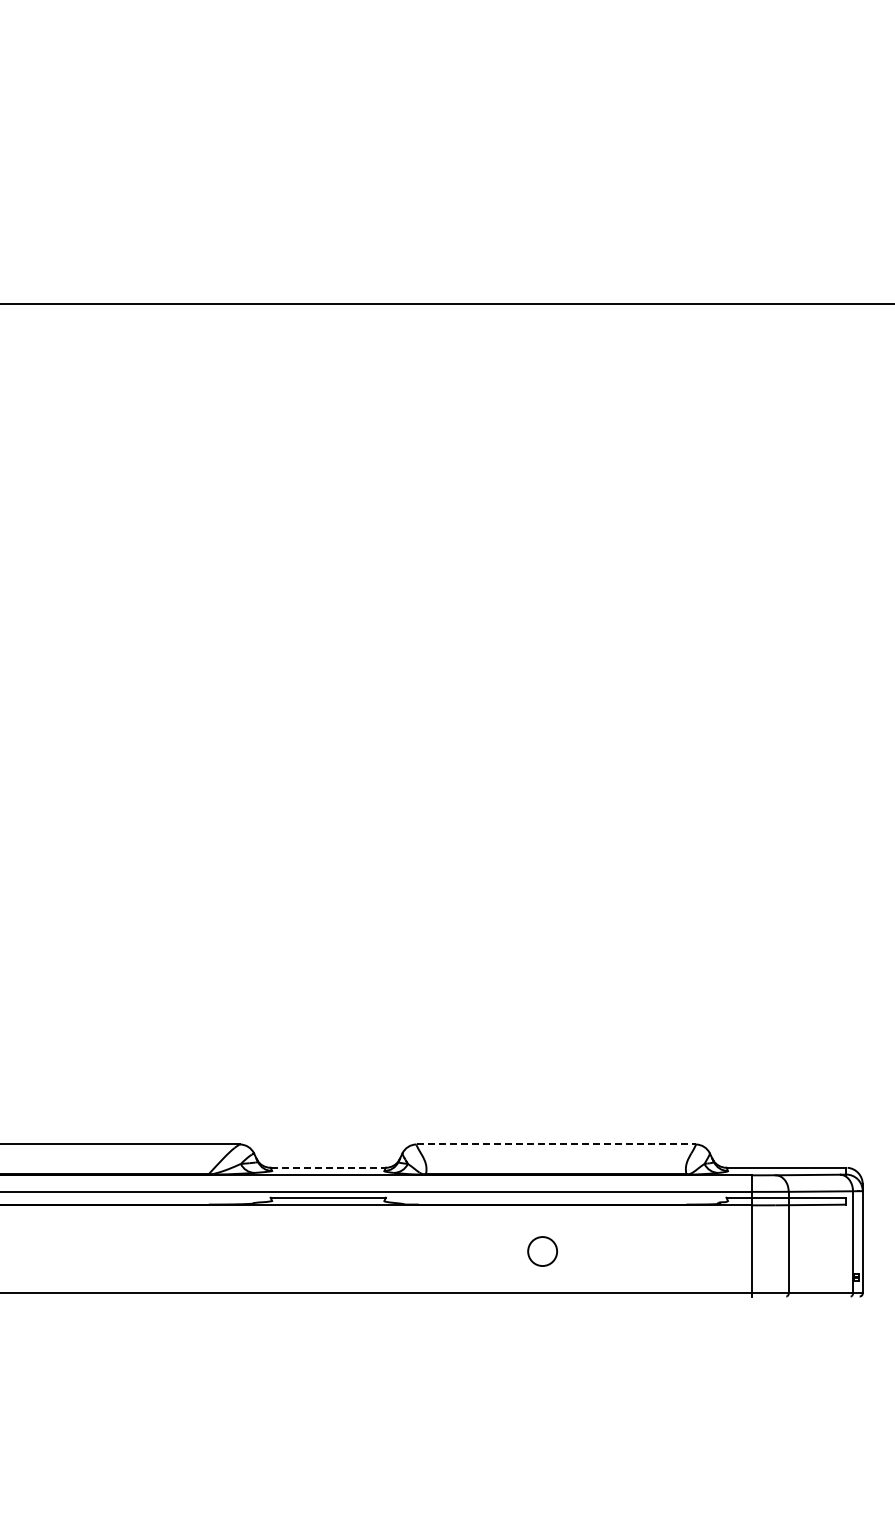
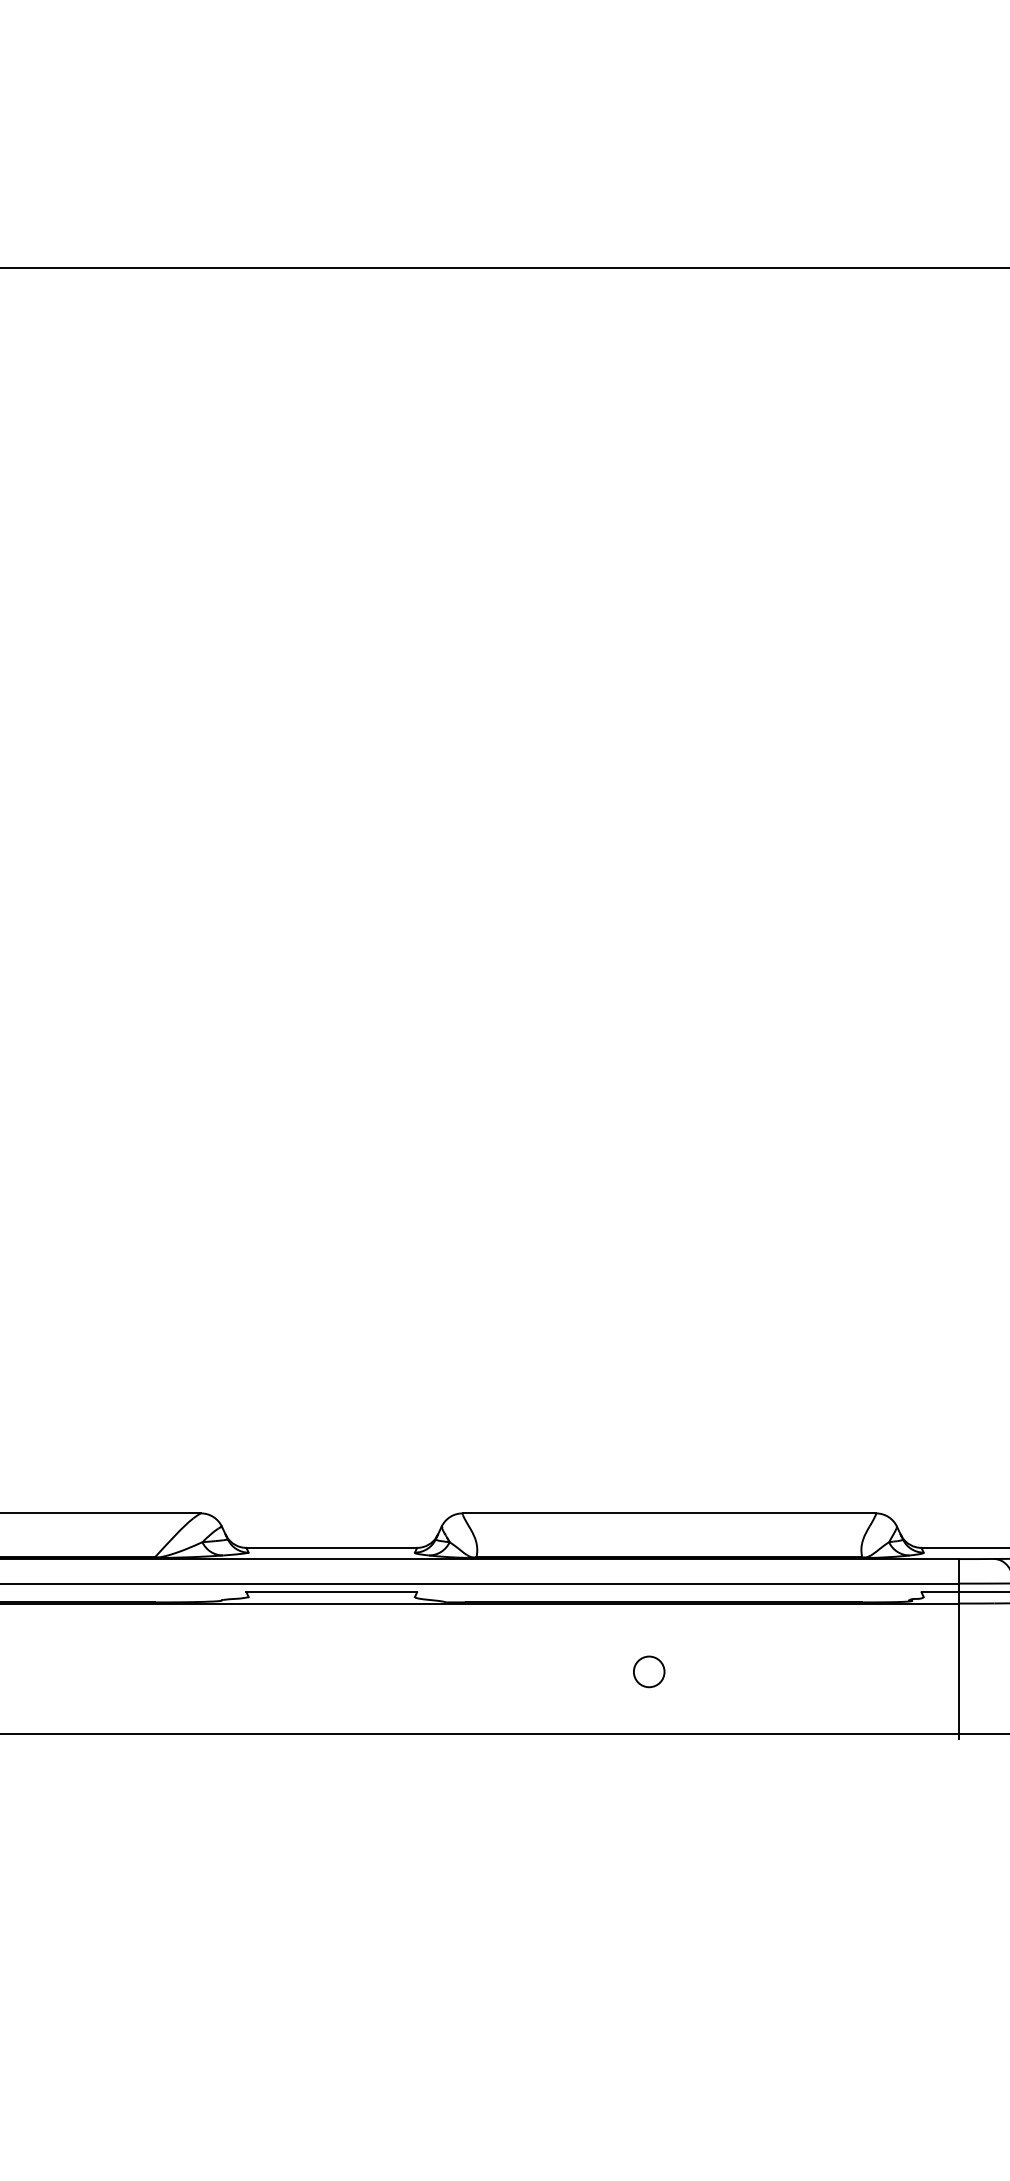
line: (556, 1144) -> (669, 1513), dashed -> solid
line: (328, 1167) -> (332, 1547), dashed -> solid
circle: (542, 1251) -> (649, 1671), size x0.71

